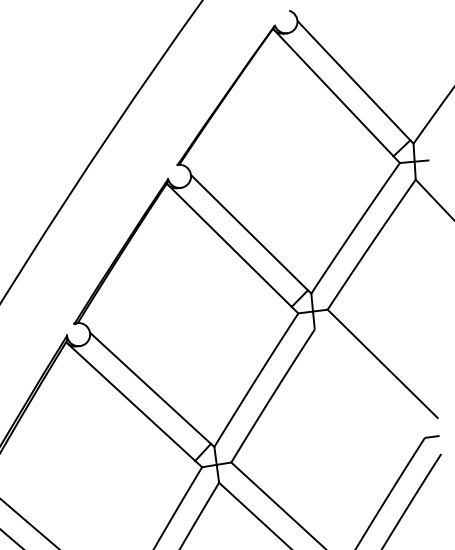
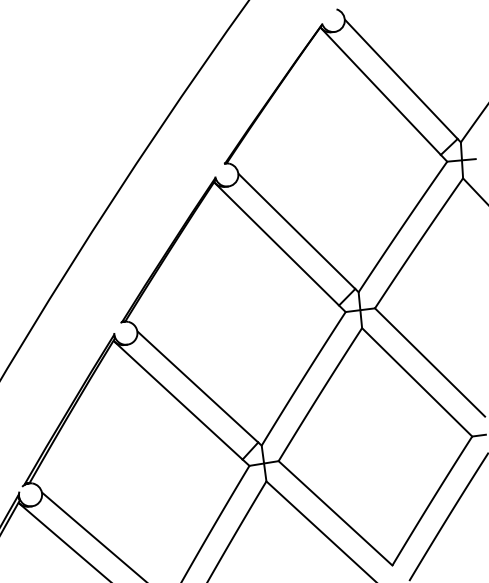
line: (370, 383) -> (417, 382), added

